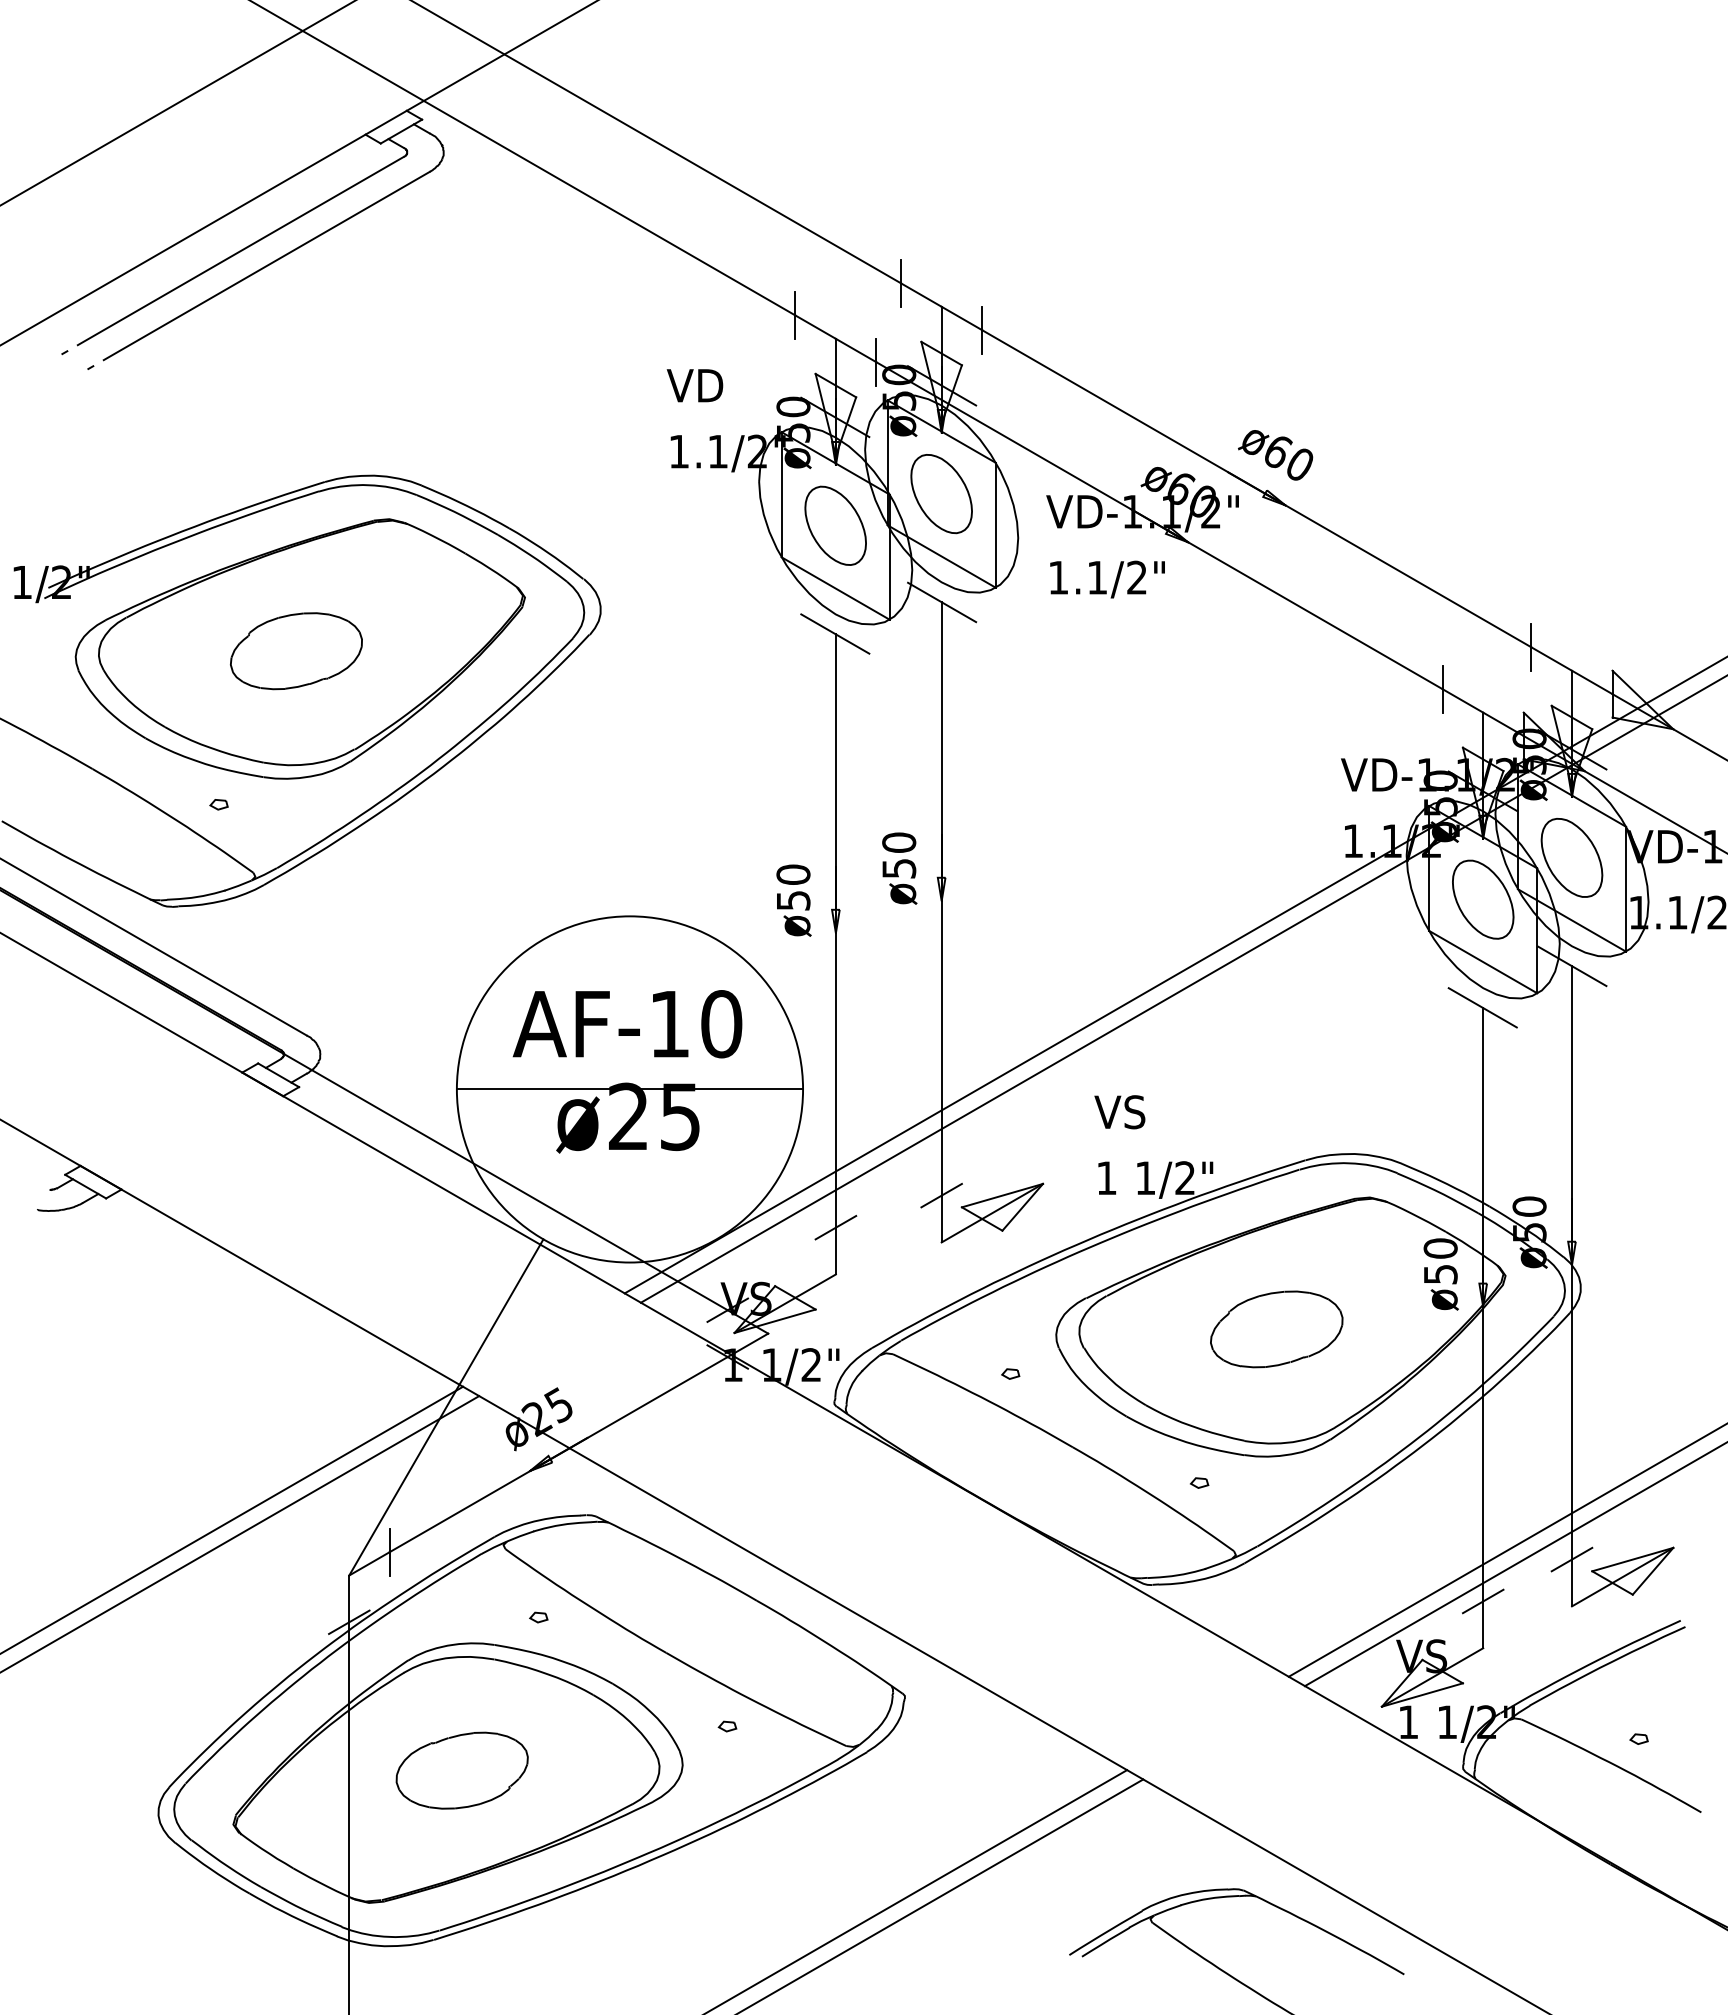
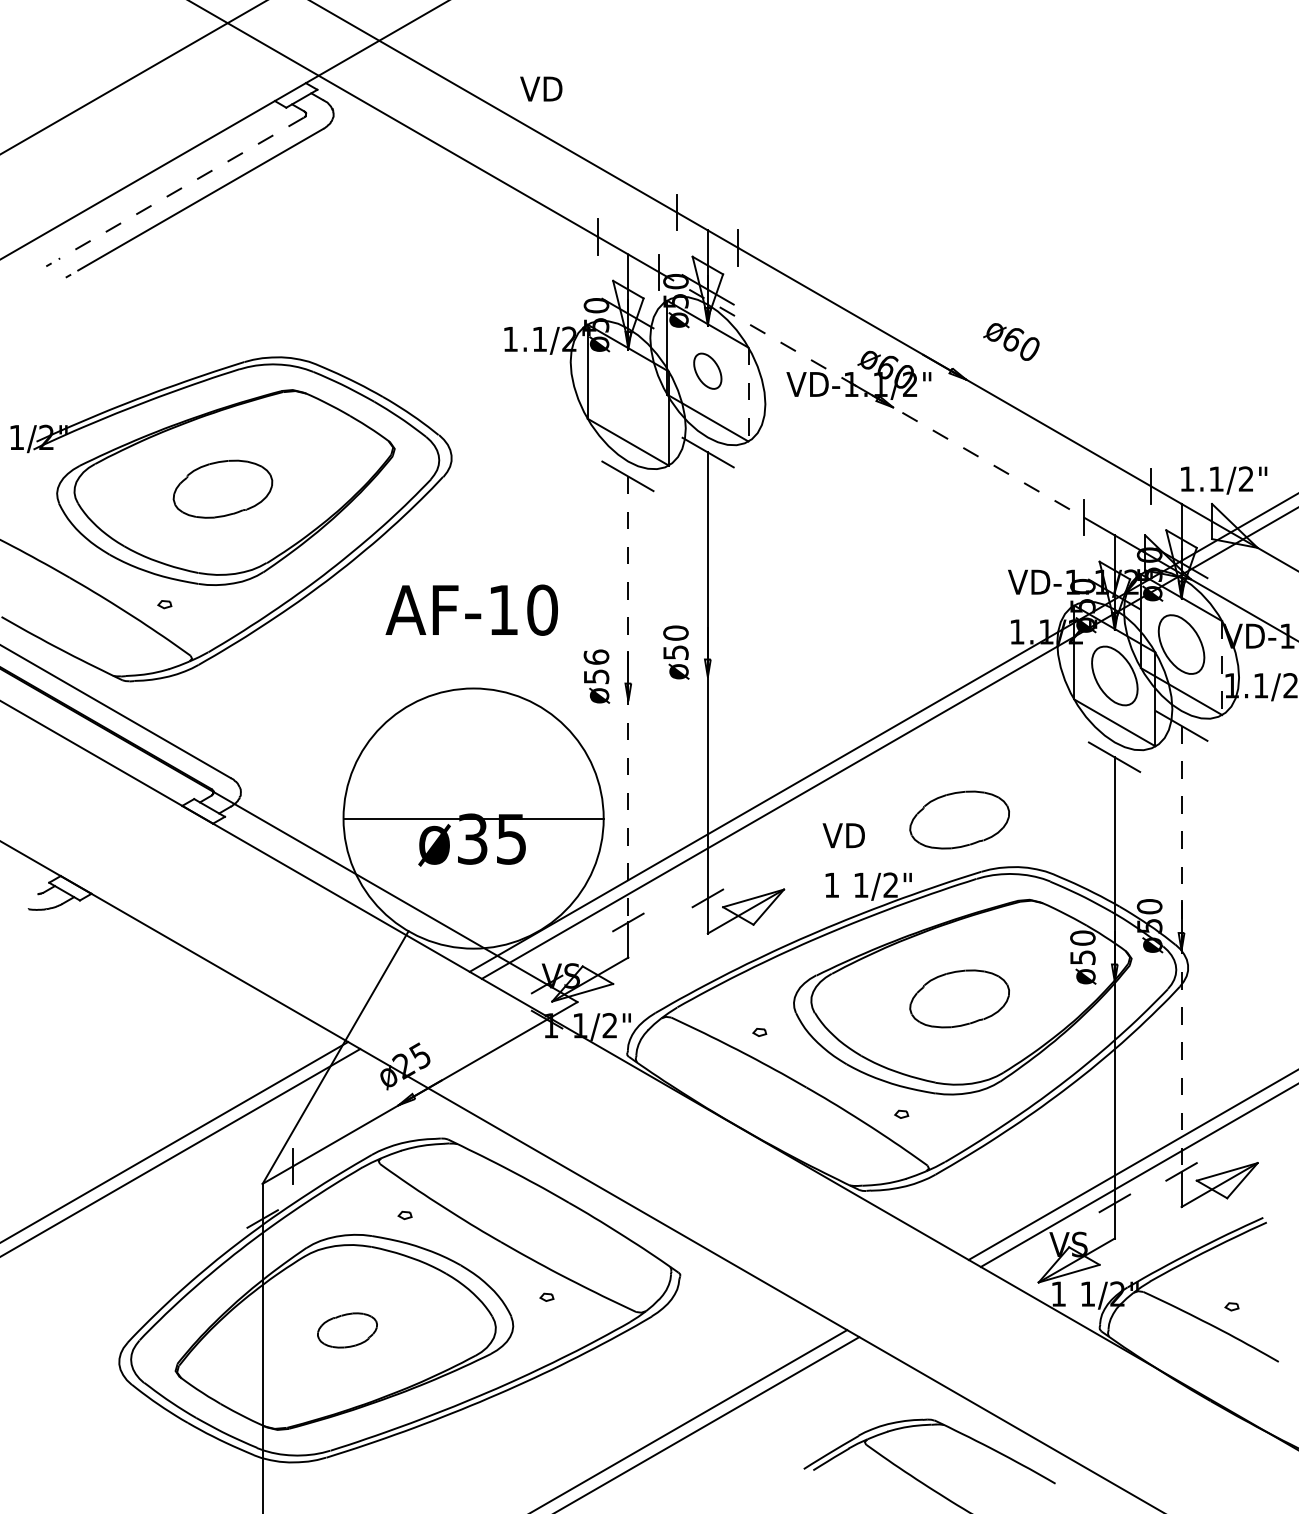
line: (240, 251) -> (180, 188), solid -> dashed
text: (694, 385) -> (540, 88), moved
text: (1275, 455) -> (1011, 342), moved
part: (941, 494) -> (707, 371), size x0.6
part: (835, 525) -> (628, 394), removed
line: (995, 525) -> (748, 394), solid -> dashed
line: (1159, 525) -> (871, 394), solid -> dashed
text: (1107, 579) -> (1224, 480), moved
text: (793, 874) -> (596, 657), ø50 -> ø56
line: (1626, 889) -> (1222, 668), solid -> dashed
line: (835, 930) -> (628, 699), solid -> dashed
text: (627, 1024) -> (471, 610), moved
part: (1276, 1091) -> (959, 820), added
text: (1137, 1112) -> (855, 835), VS -> VD
text: (628, 1116) -> (472, 838), ø25 -> ø35
line: (1572, 1262) -> (1181, 948), solid -> dashed
part: (461, 1770) -> (347, 1330), size x0.6

